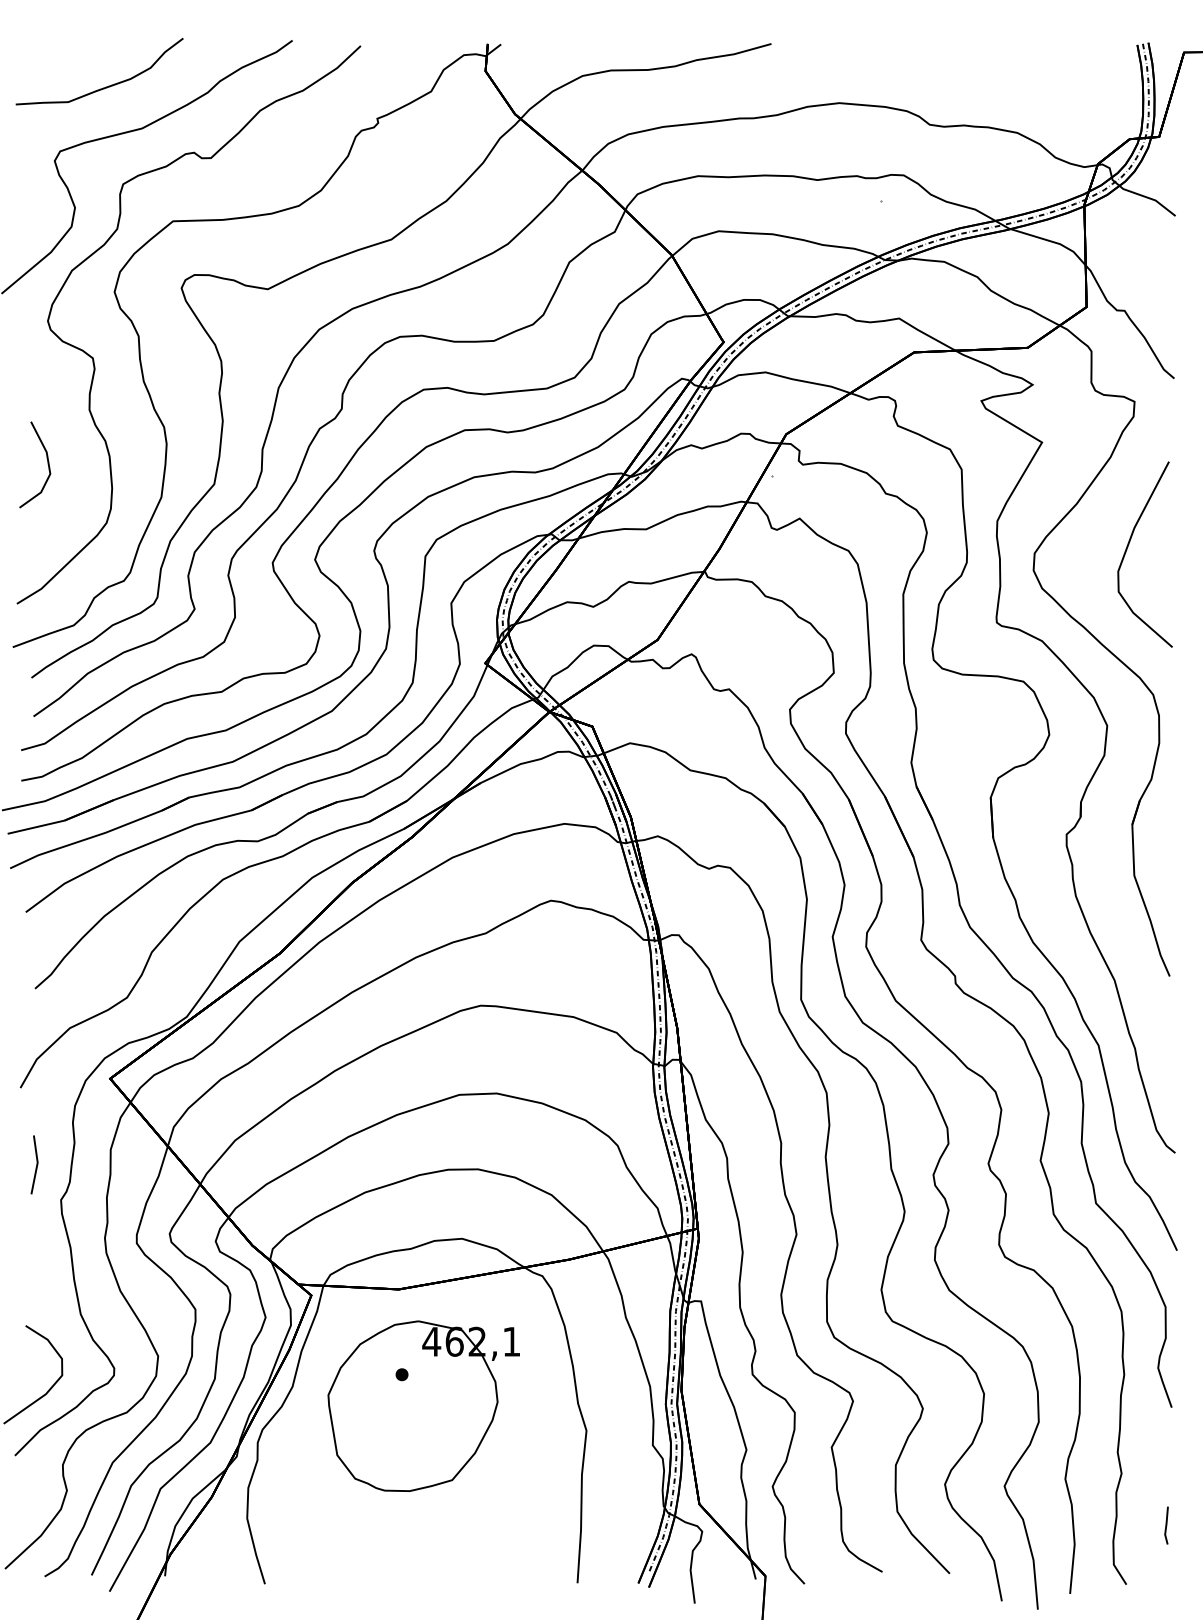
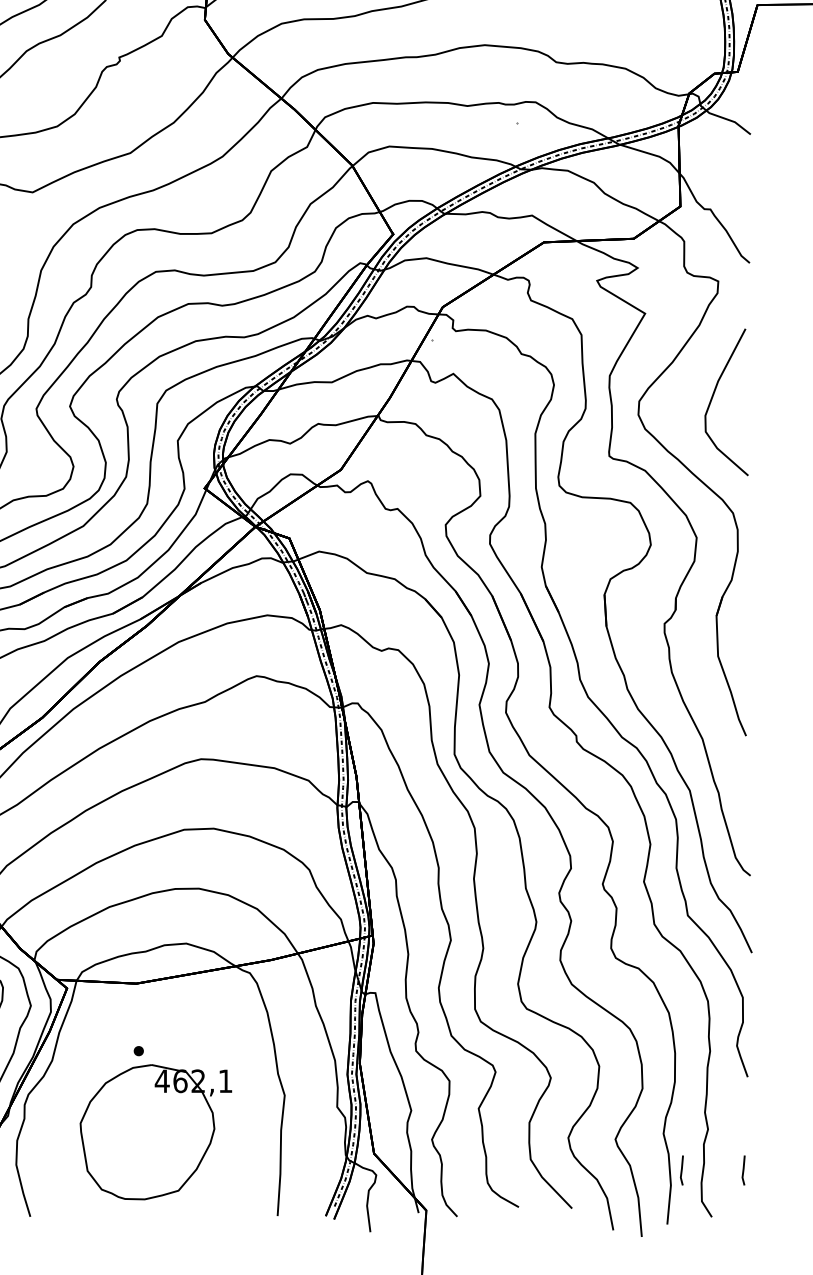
part: (423, 1405) -> (155, 1131), moved
line: (1088, 1525) -> (681, 1170), added

